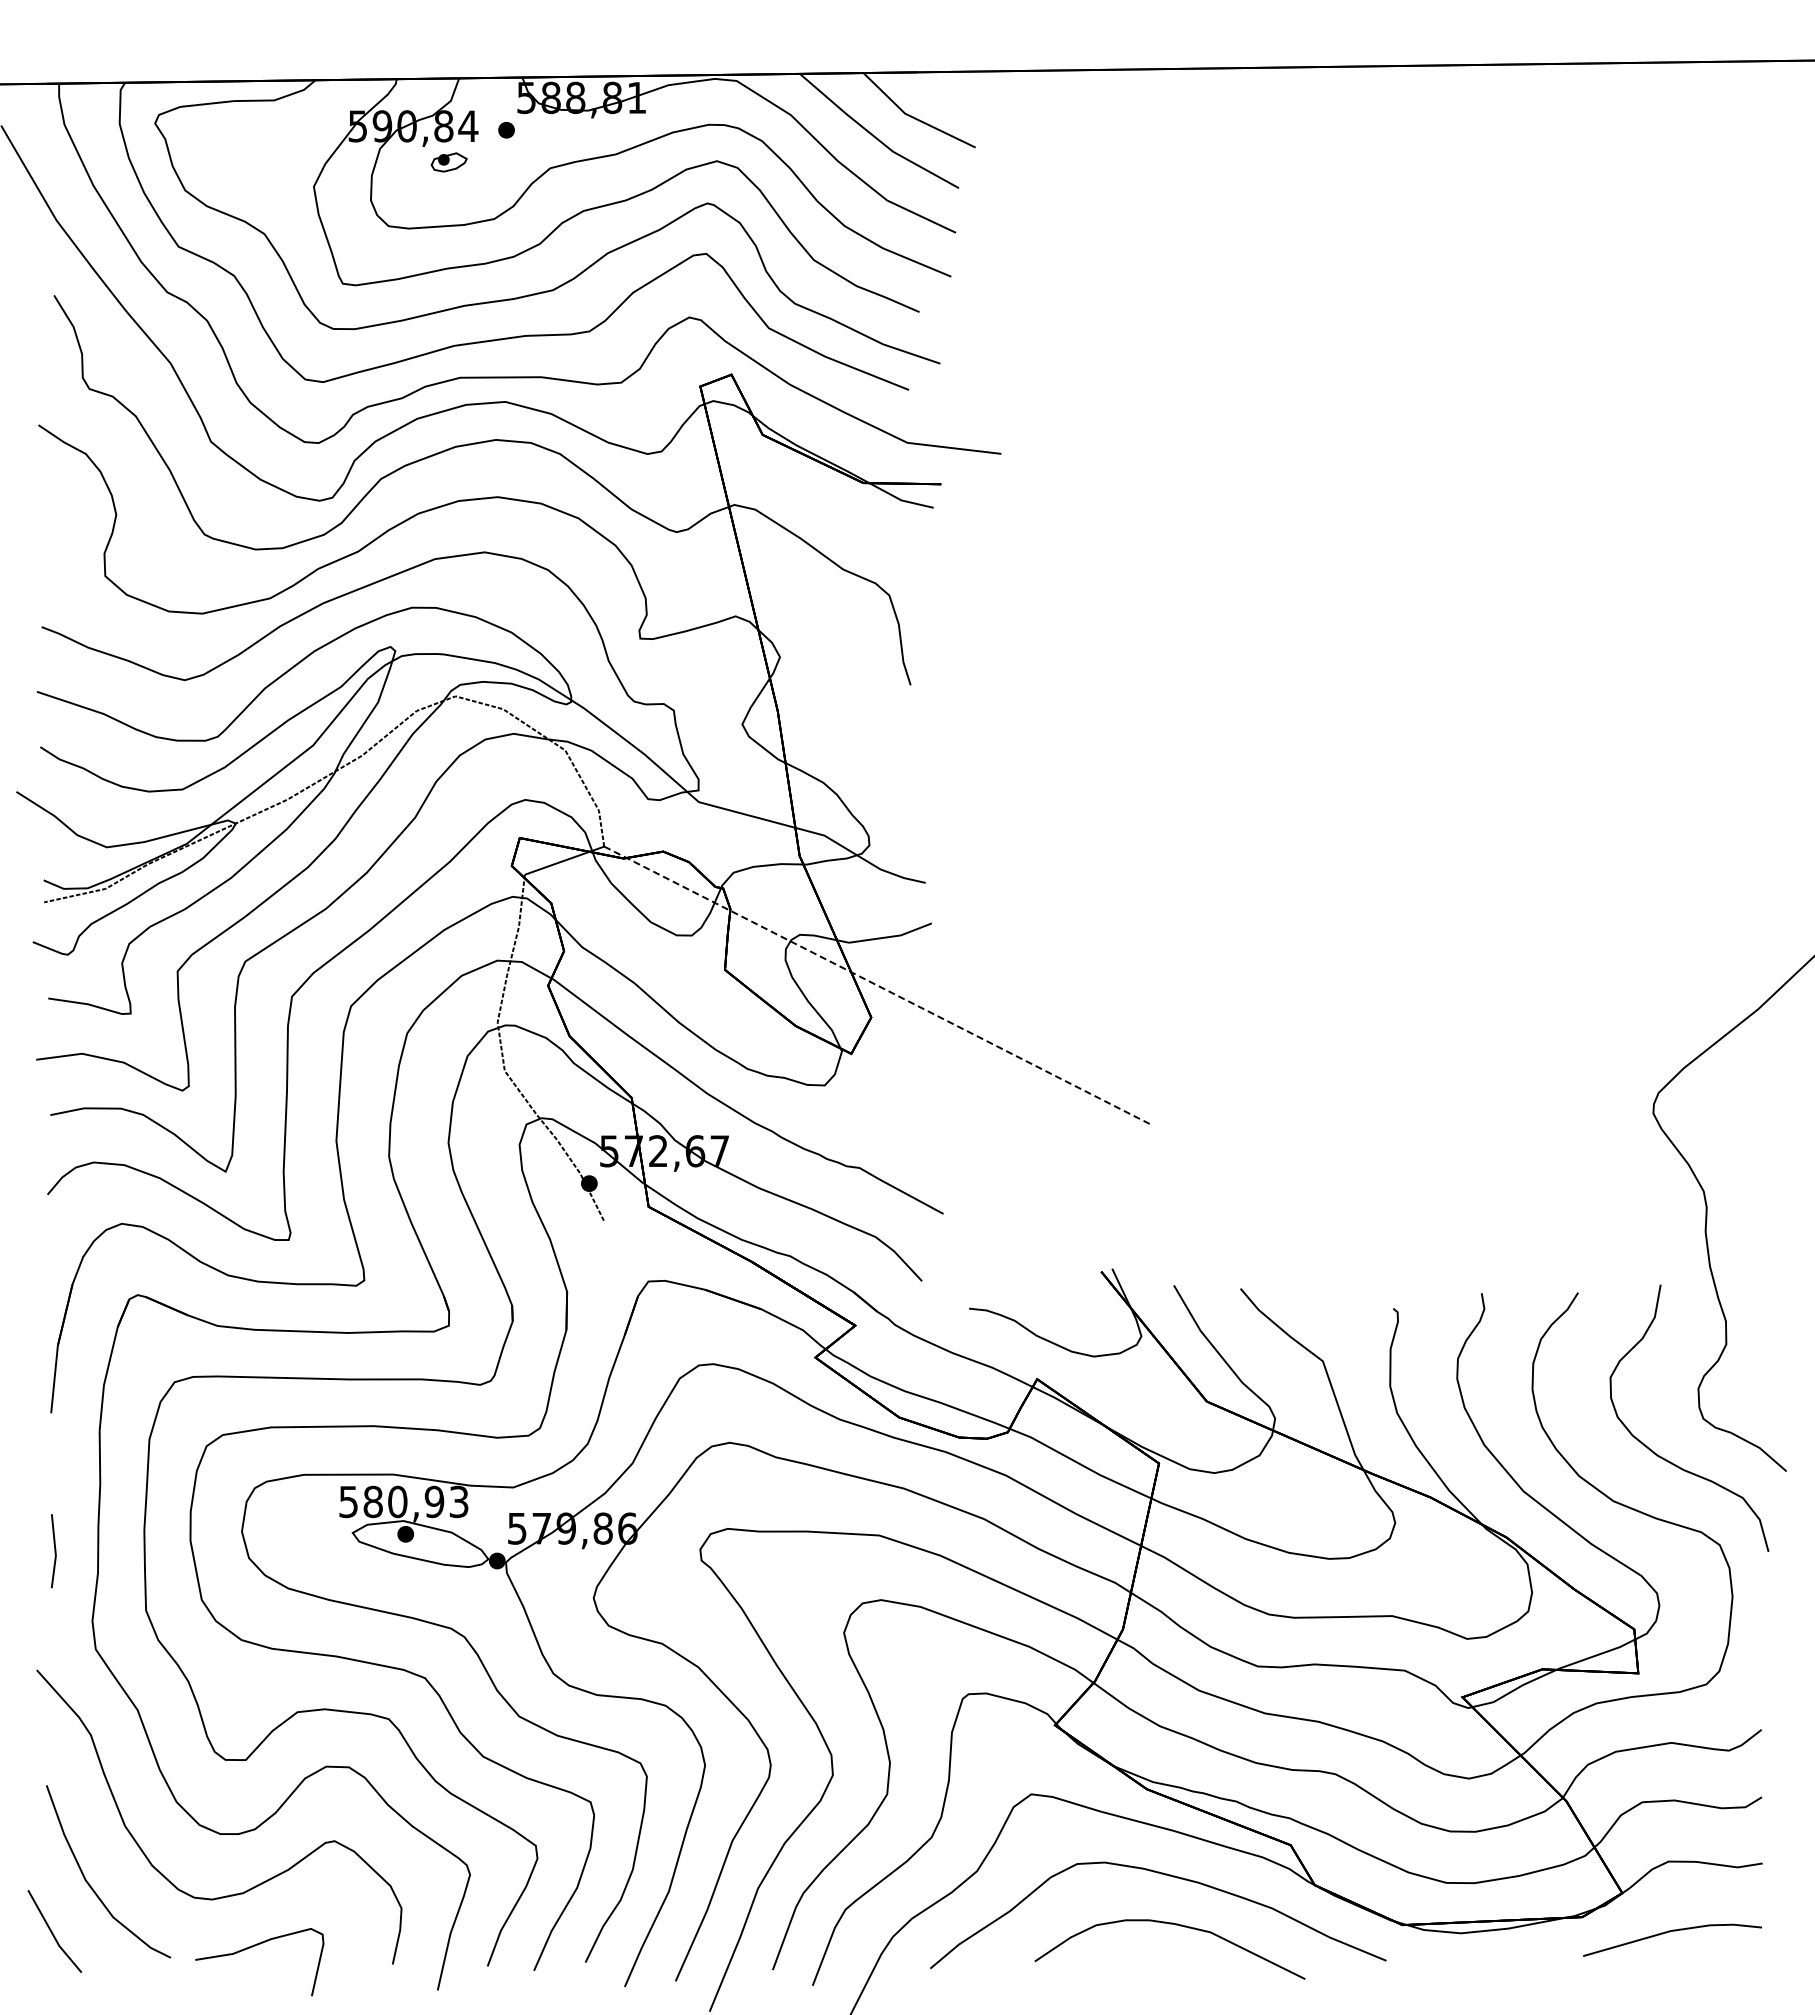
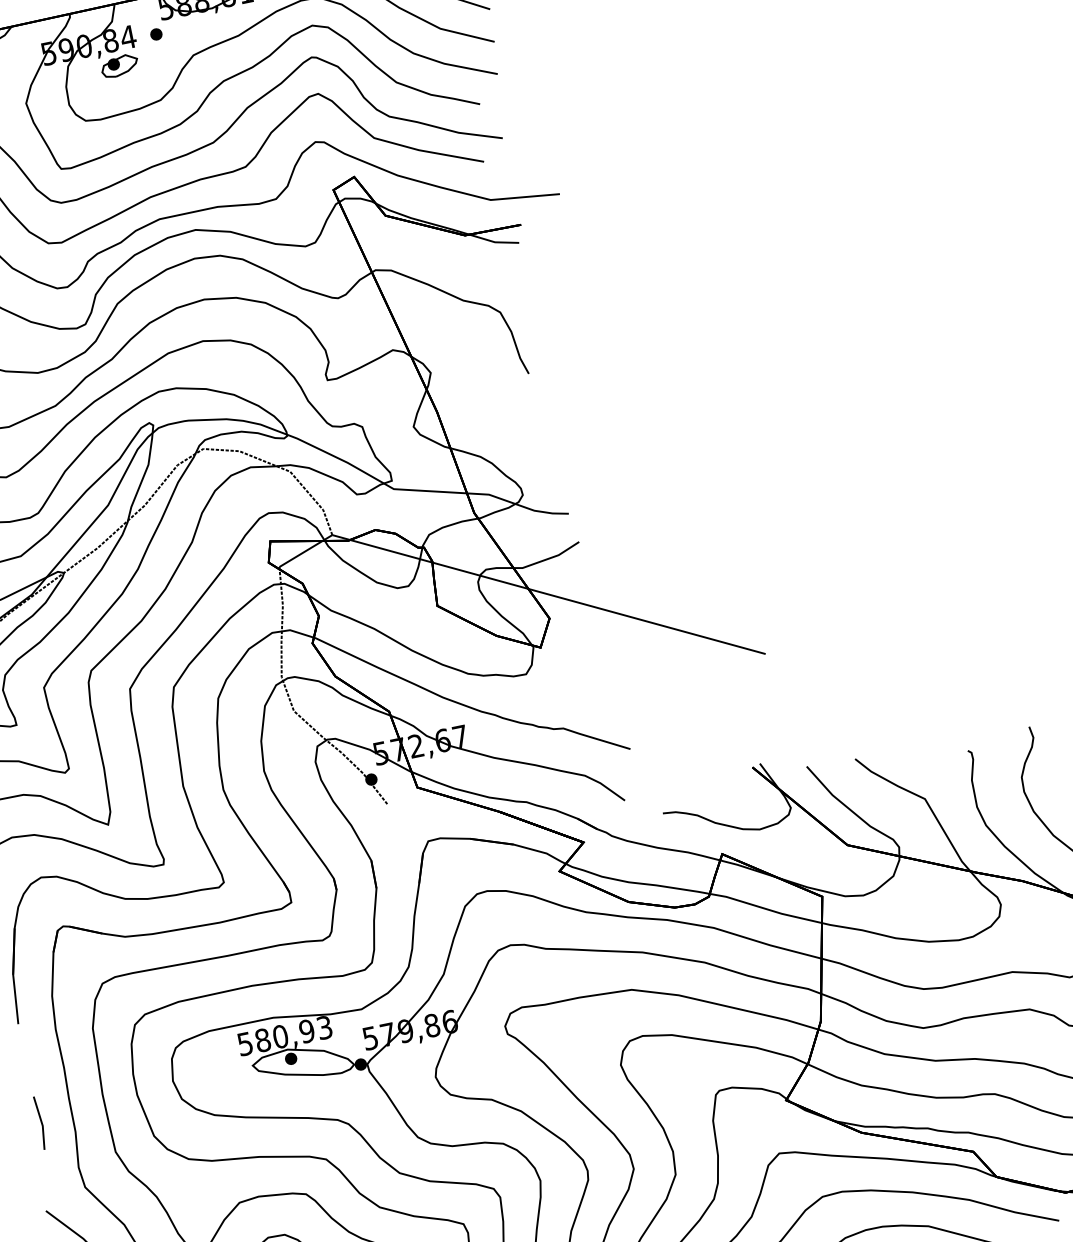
part: (449, 162) -> (120, 66), size x1.43
line: (877, 985) -> (549, 594), dashed -> solid

